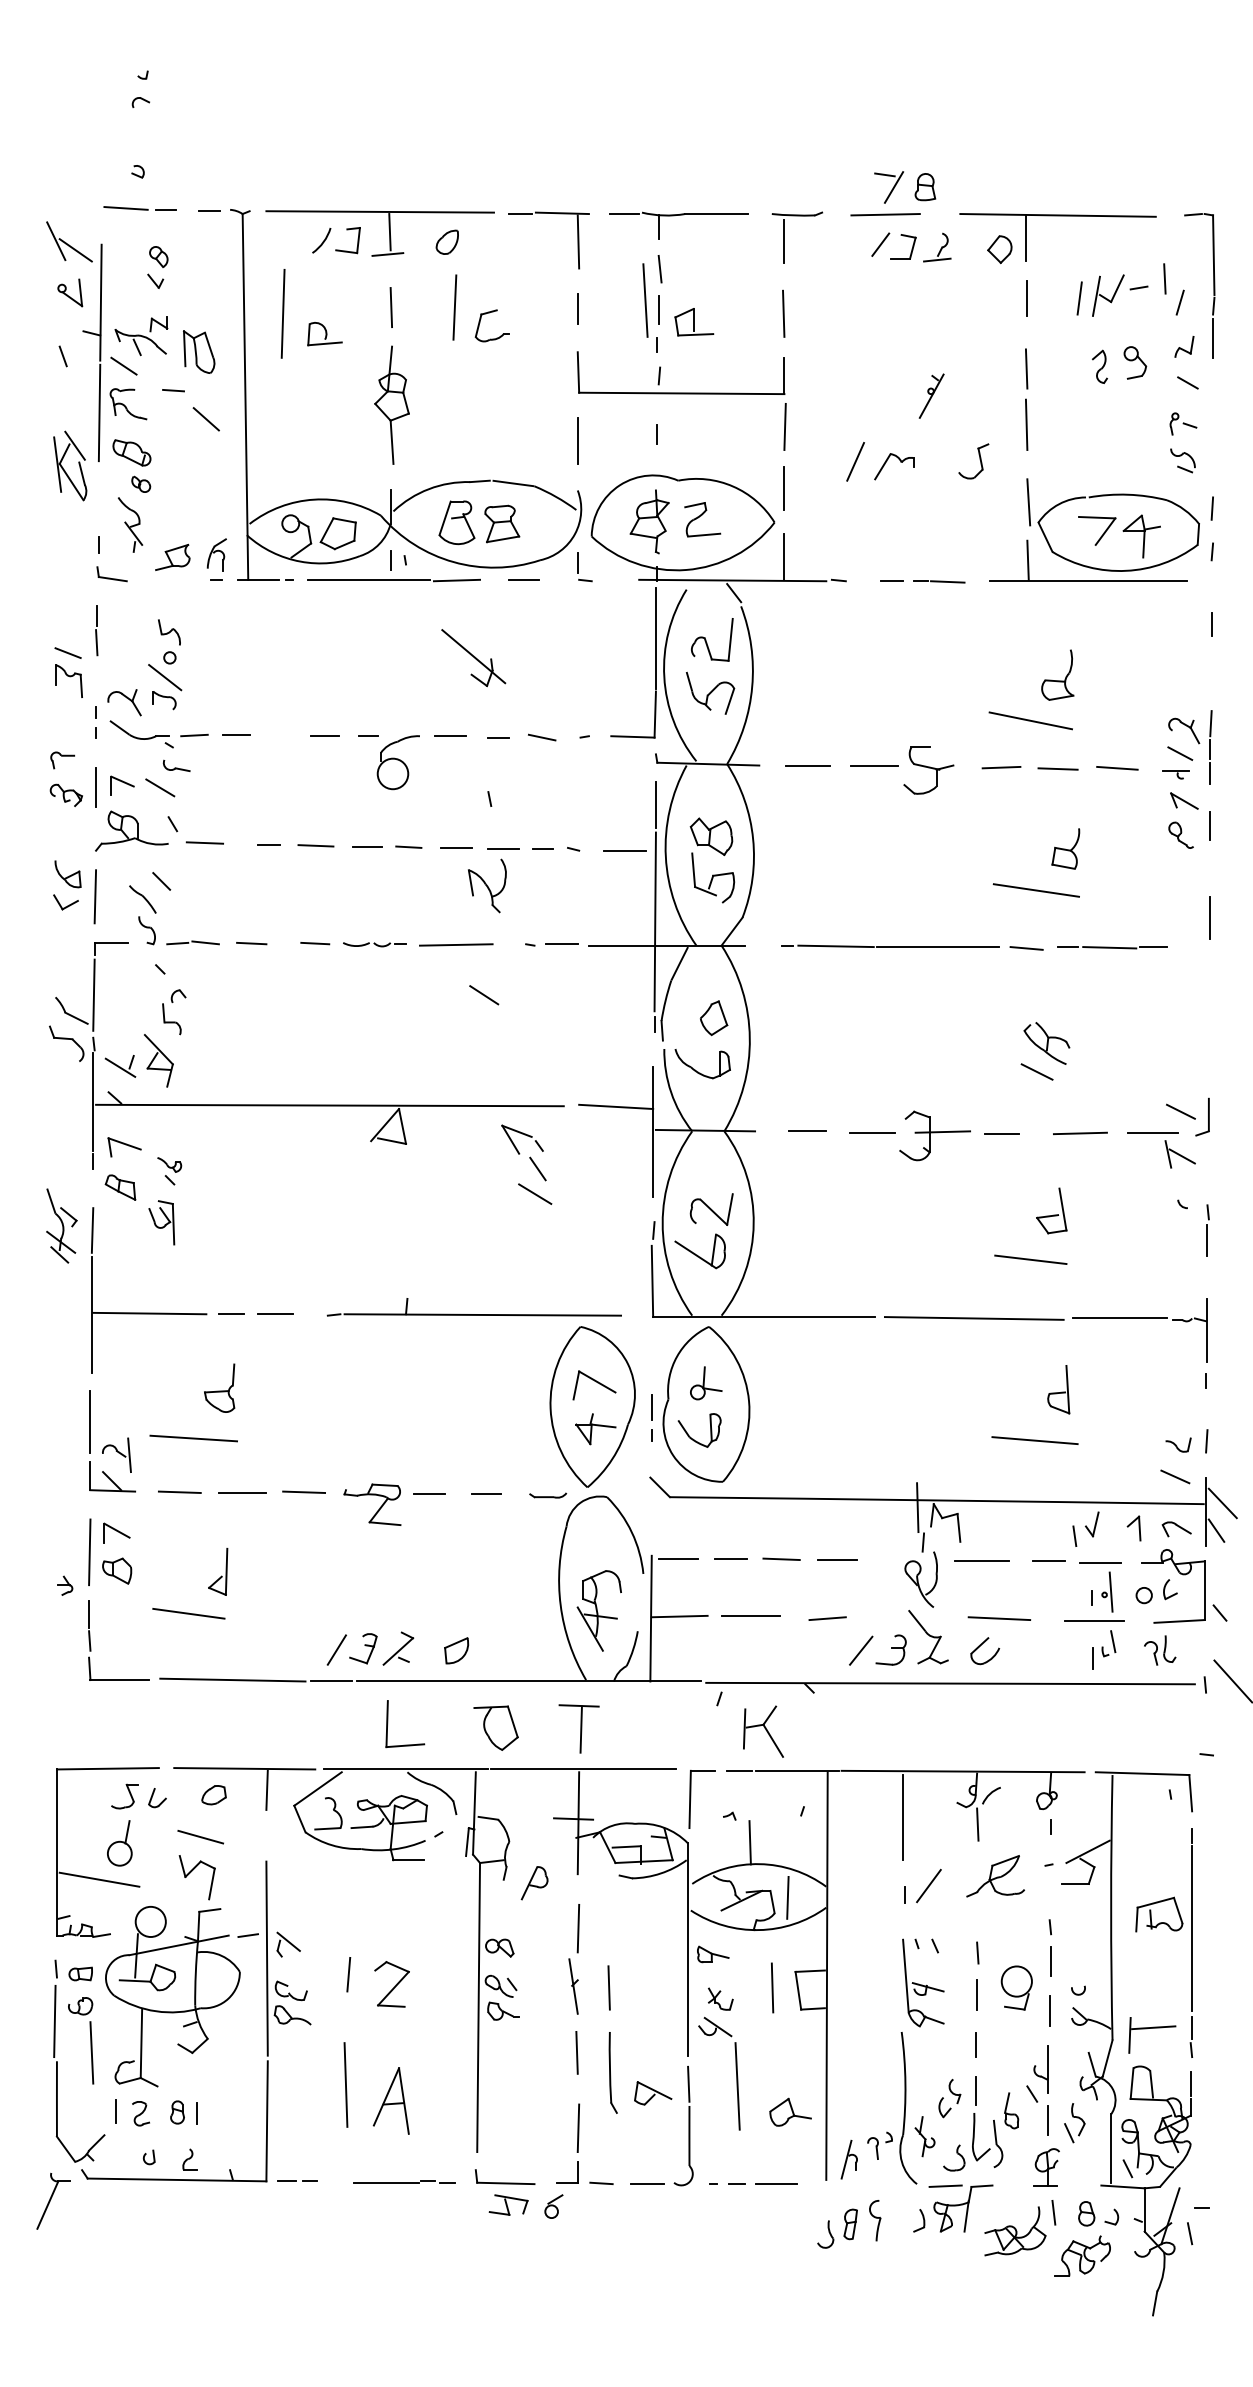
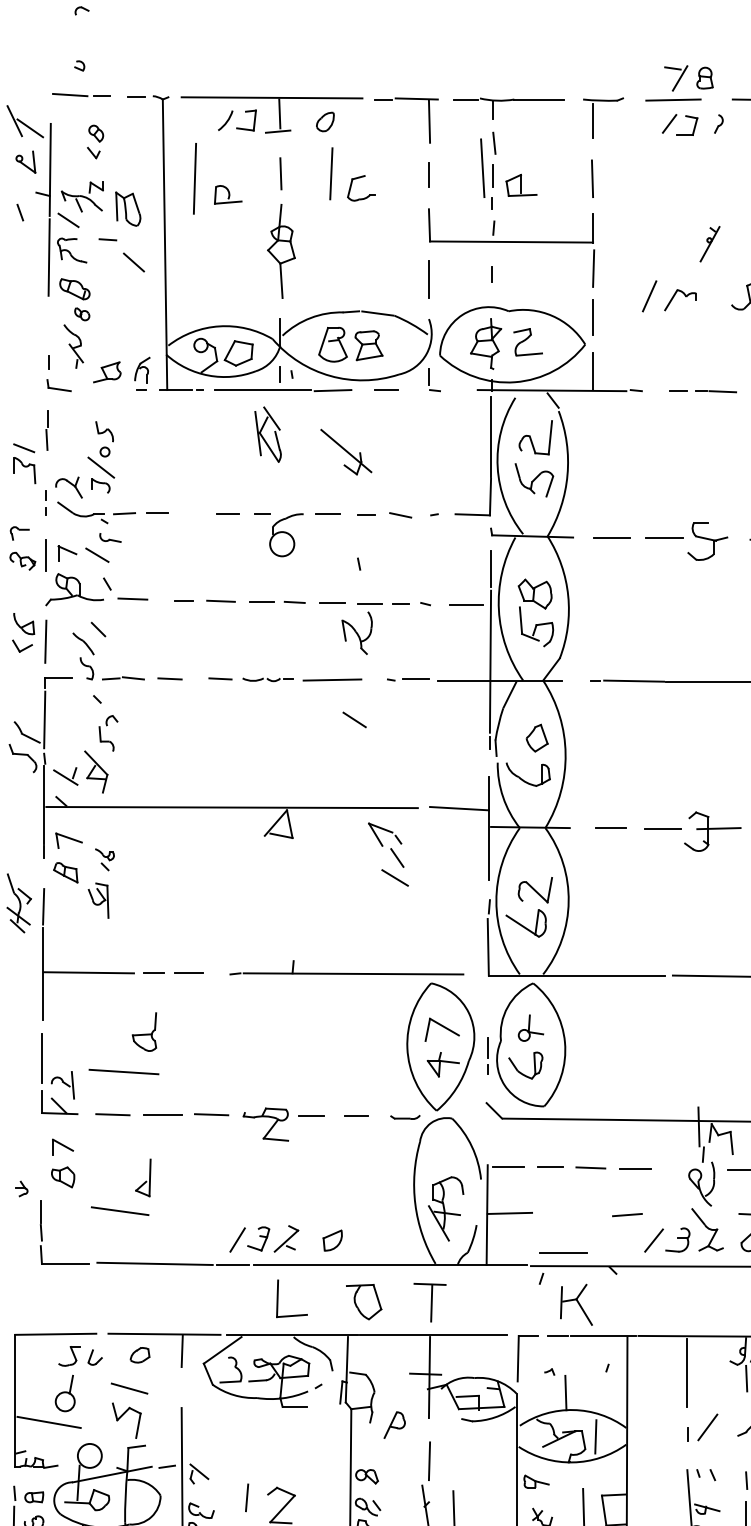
line: (937, 259) -> (714, 135), removed
part: (65, 470) -> (264, 438), moved
line: (89, 1552) -> (41, 1162), removed
line: (750, 1615) -> (562, 1253), moved

